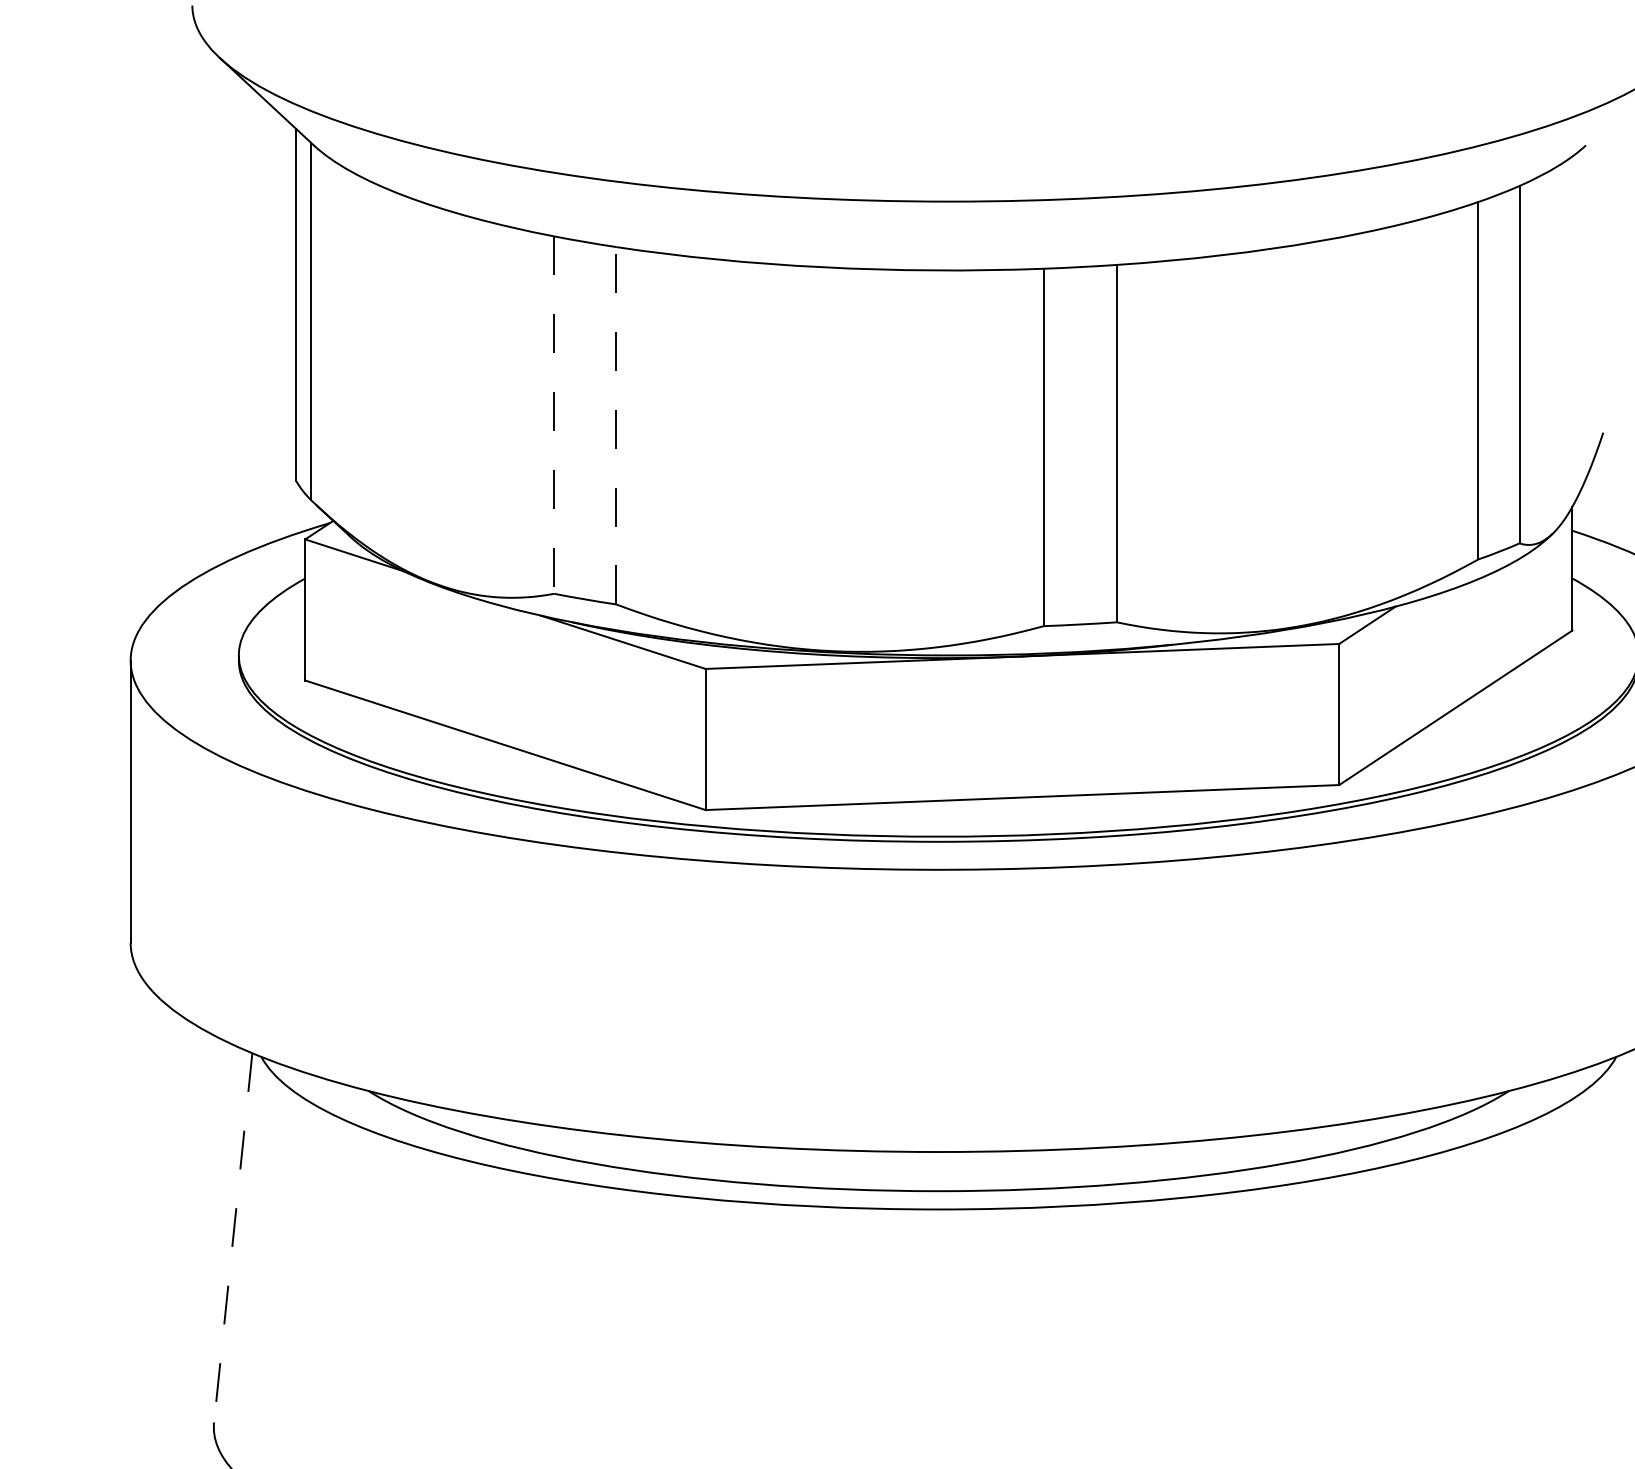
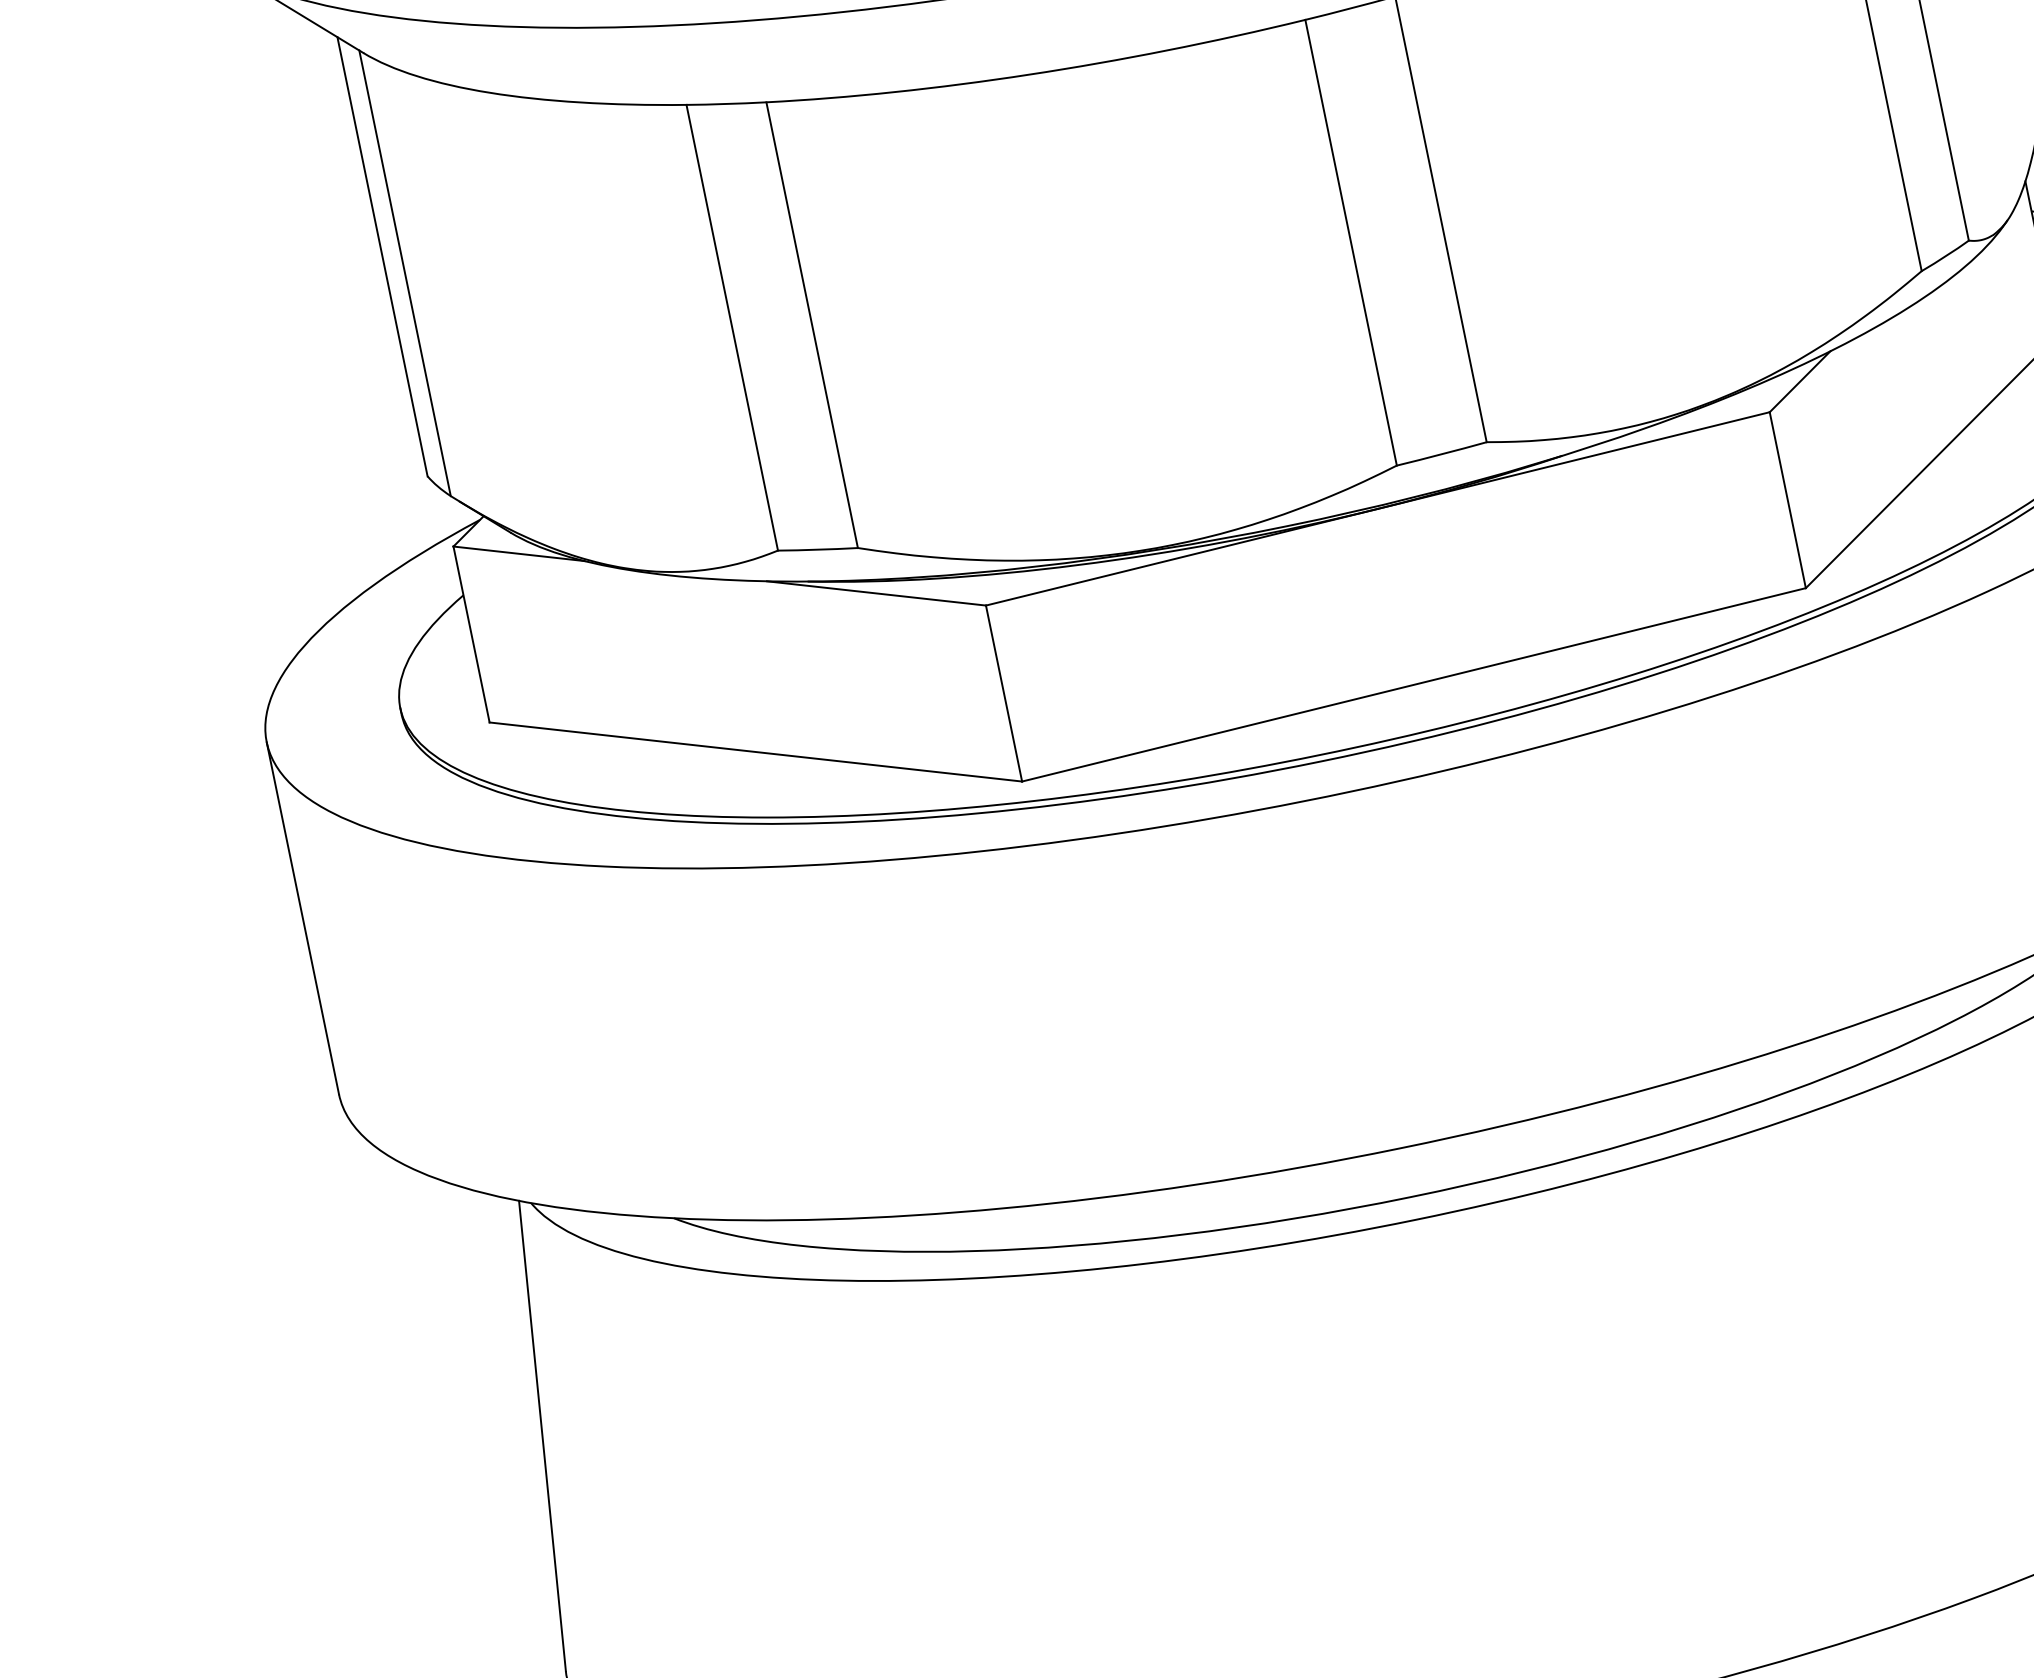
line: (554, 415) -> (732, 328), dashed -> solid
line: (616, 425) -> (812, 324), dashed -> solid
line: (233, 1237) -> (542, 1435), dashed -> solid

